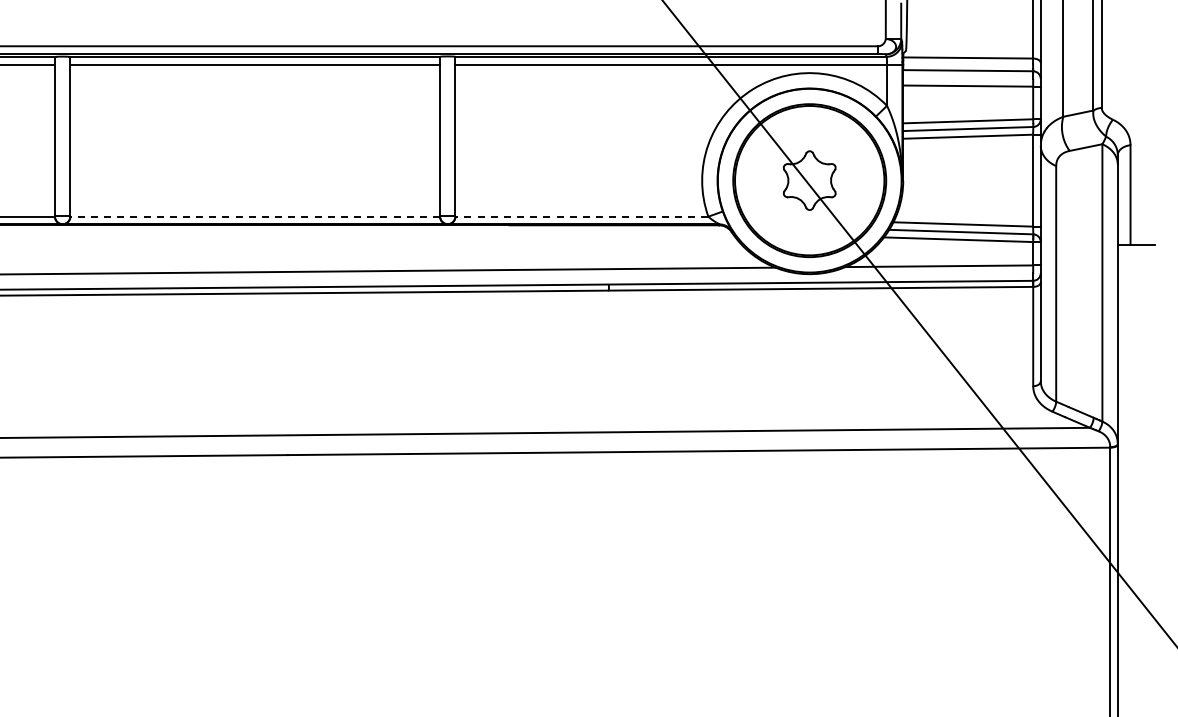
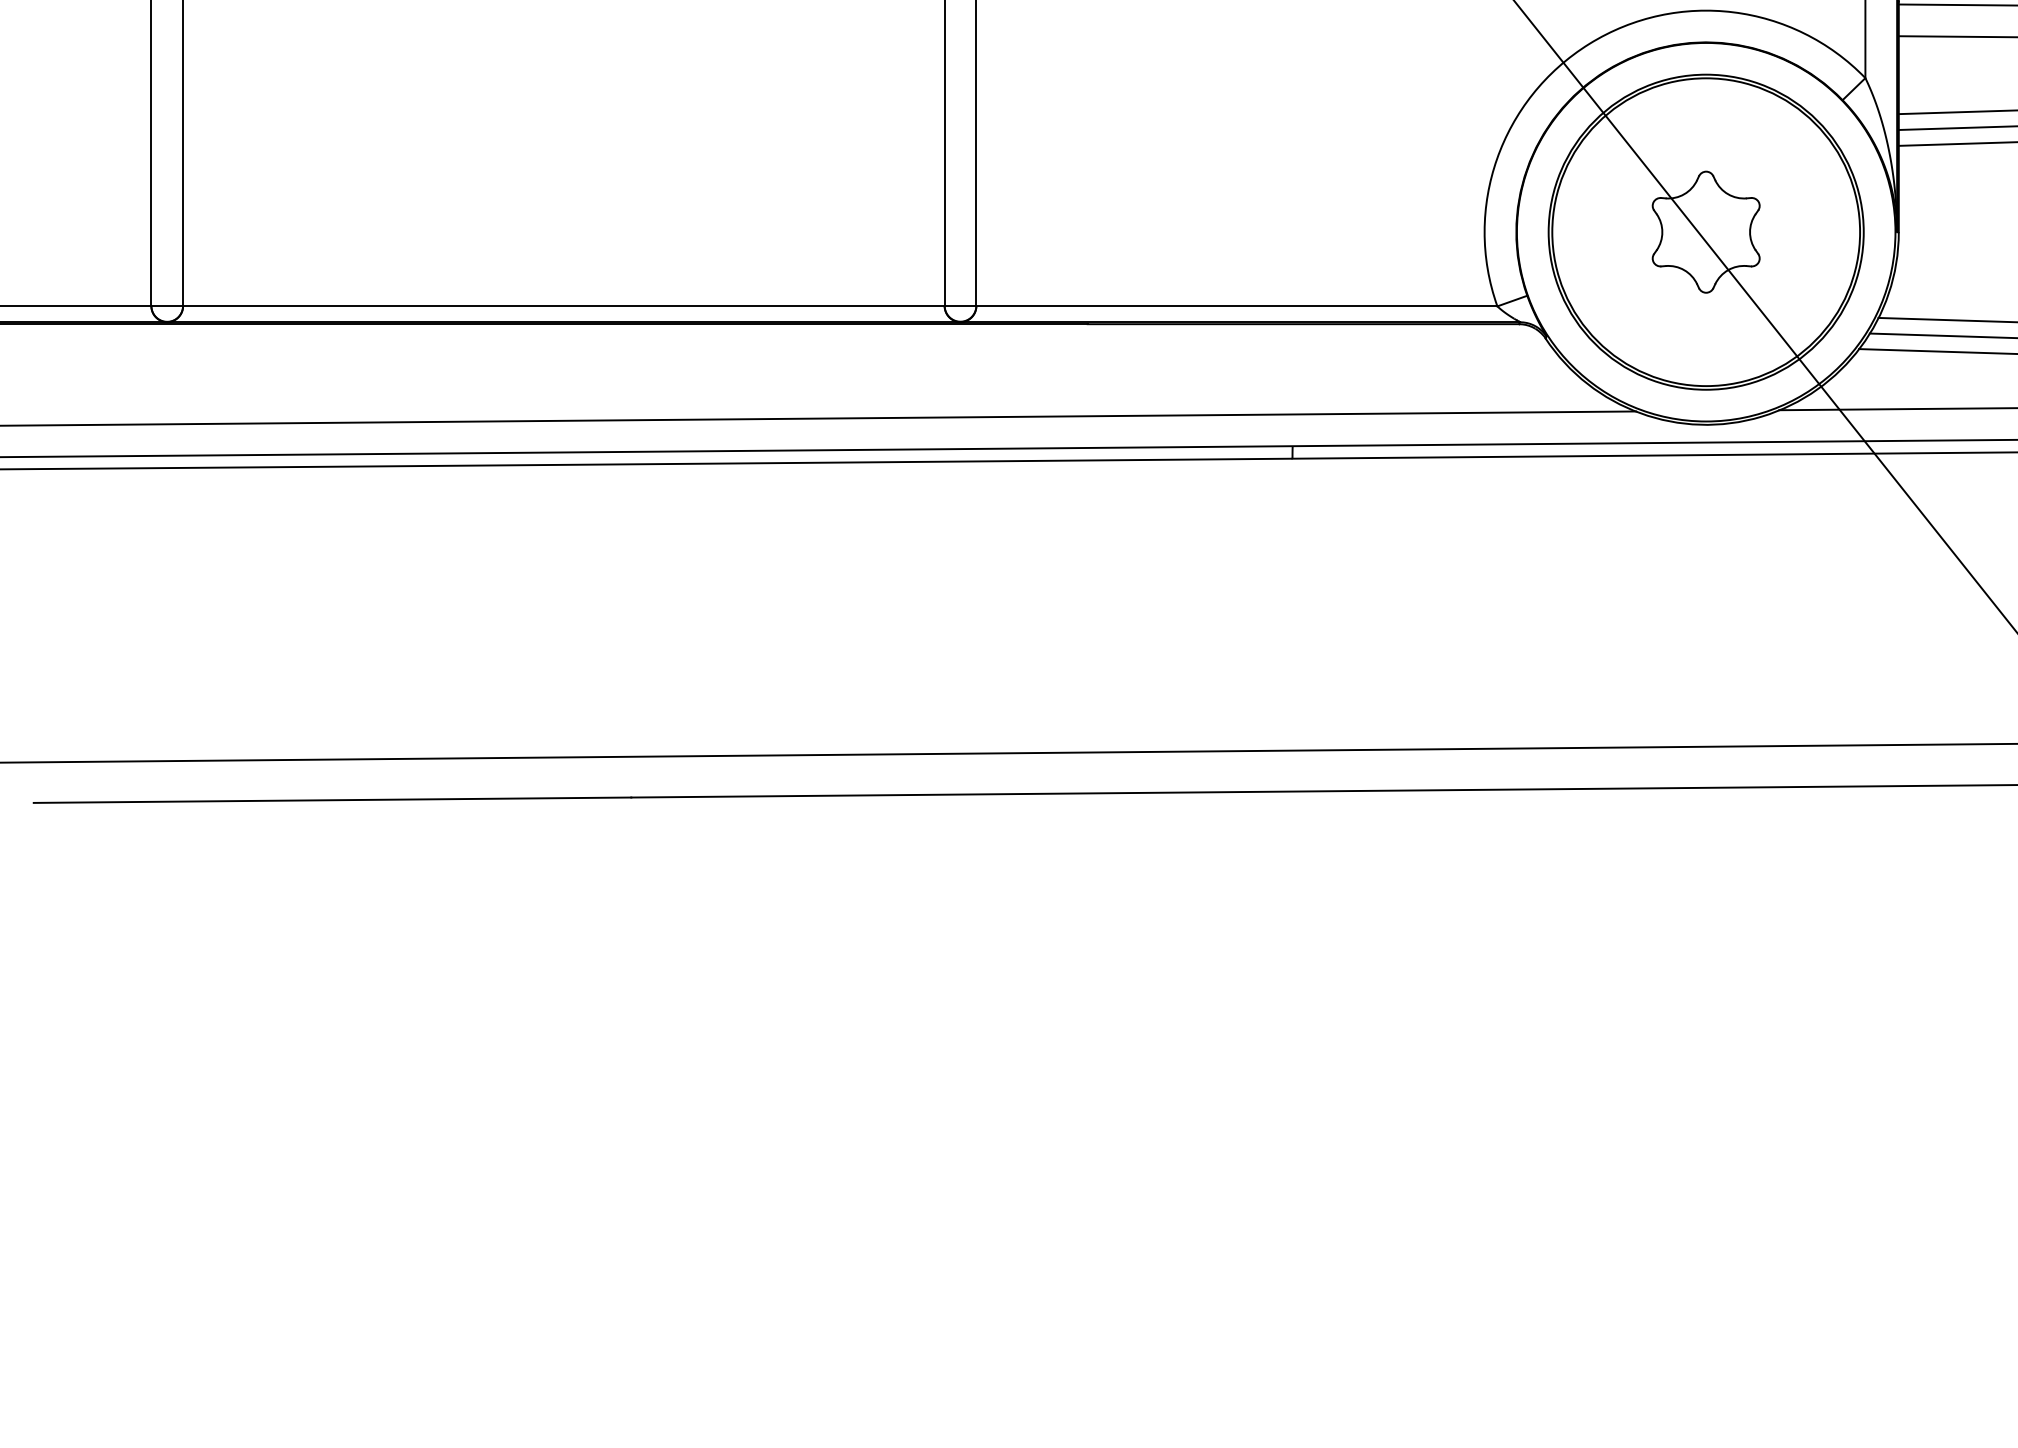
line: (255, 216) -> (564, 306), dashed -> solid
line: (581, 216) -> (1236, 306), dashed -> solid

